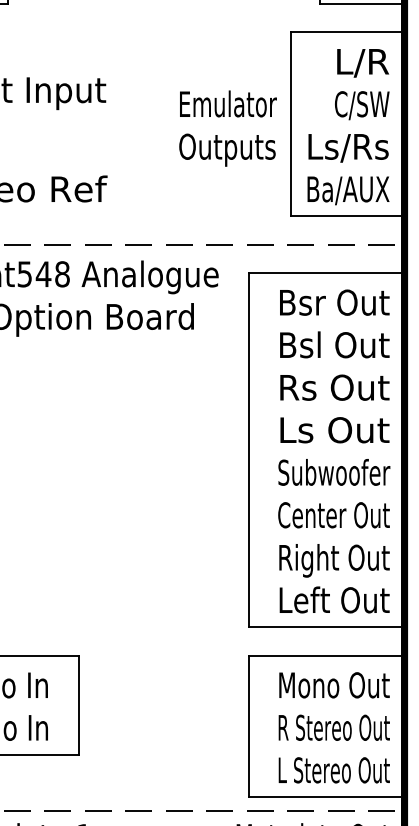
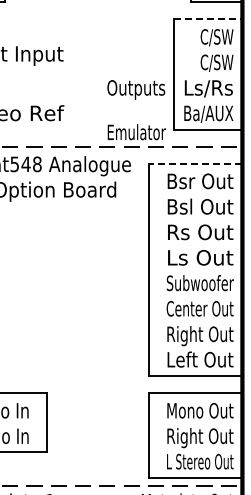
line: (347, 32) -> (208, 19), solid -> dashed
text: (361, 62) -> (216, 37), L/R -> C/SW
text: (227, 104) -> (136, 132), moved
line: (326, 272) -> (195, 163), solid -> dashed
text: (332, 731) -> (199, 438), R Stereo Out -> Right Out

